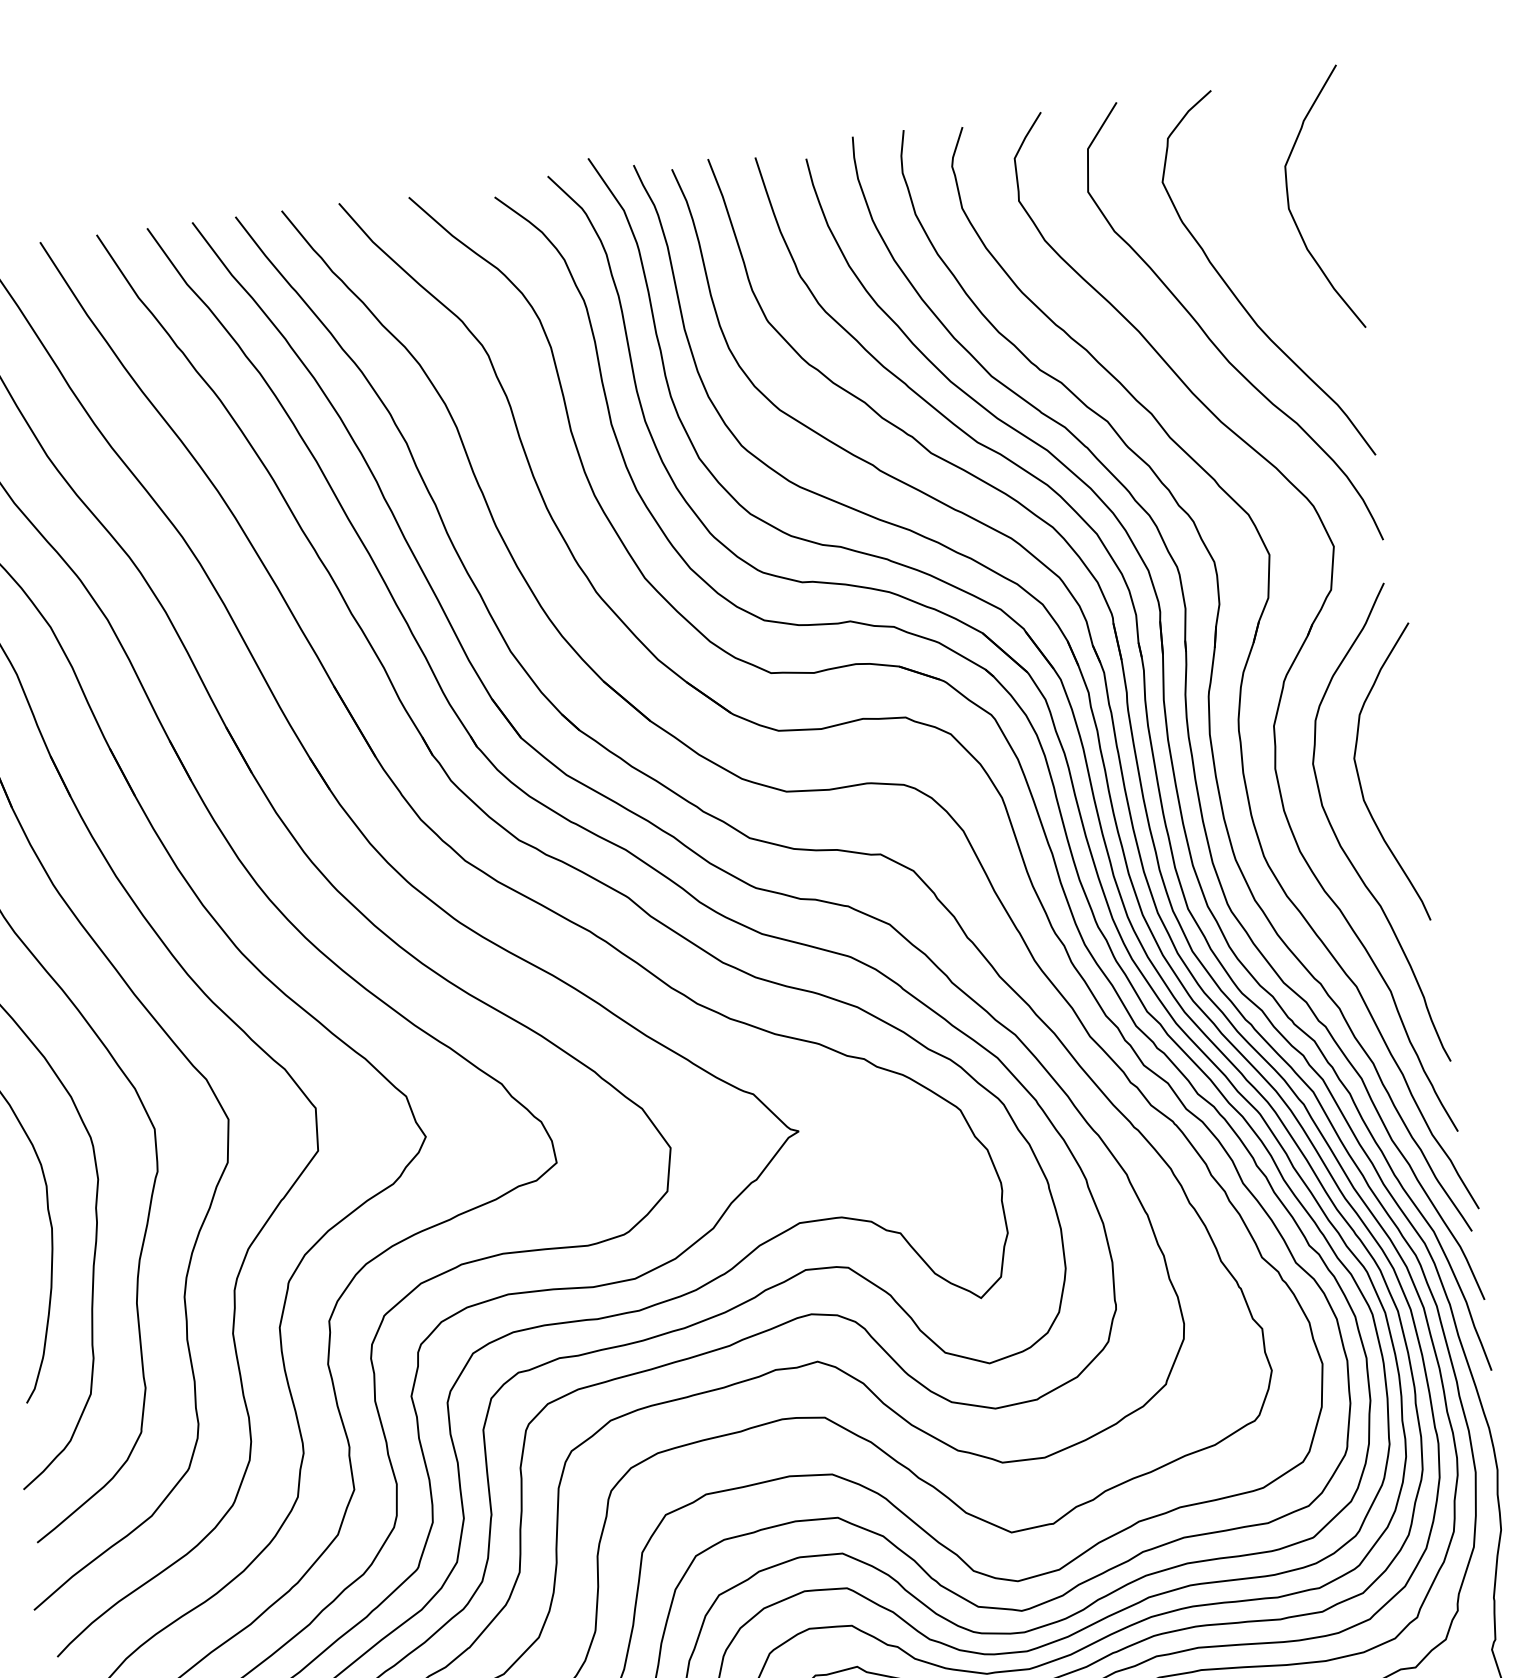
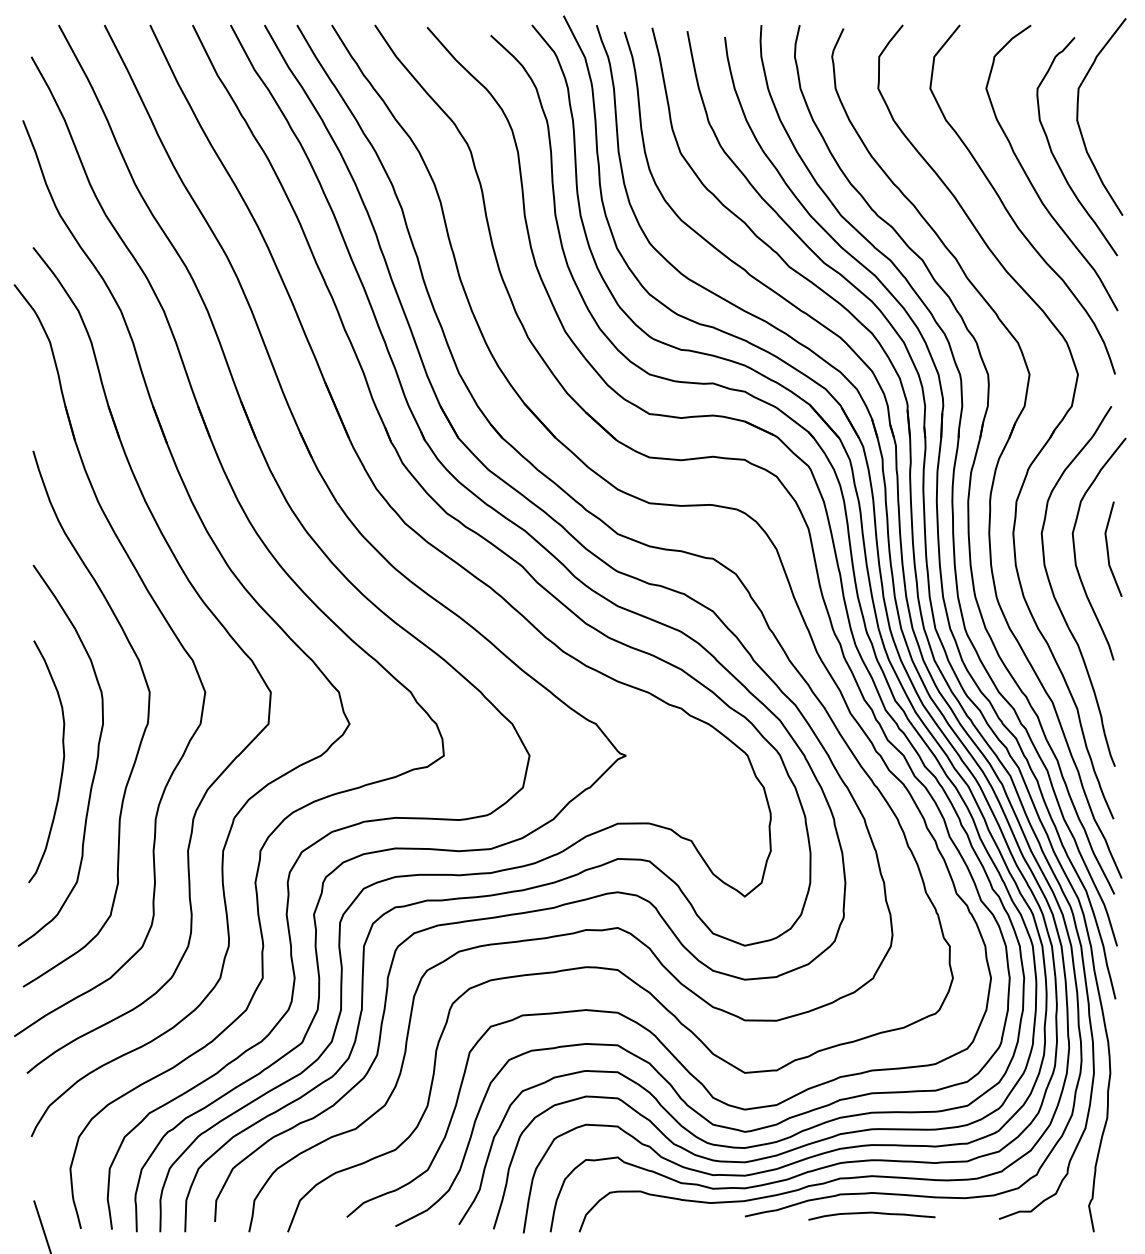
curve: (1266, 261) -> (1055, 157), added
line: (1404, 772) -> (1108, 548), added

